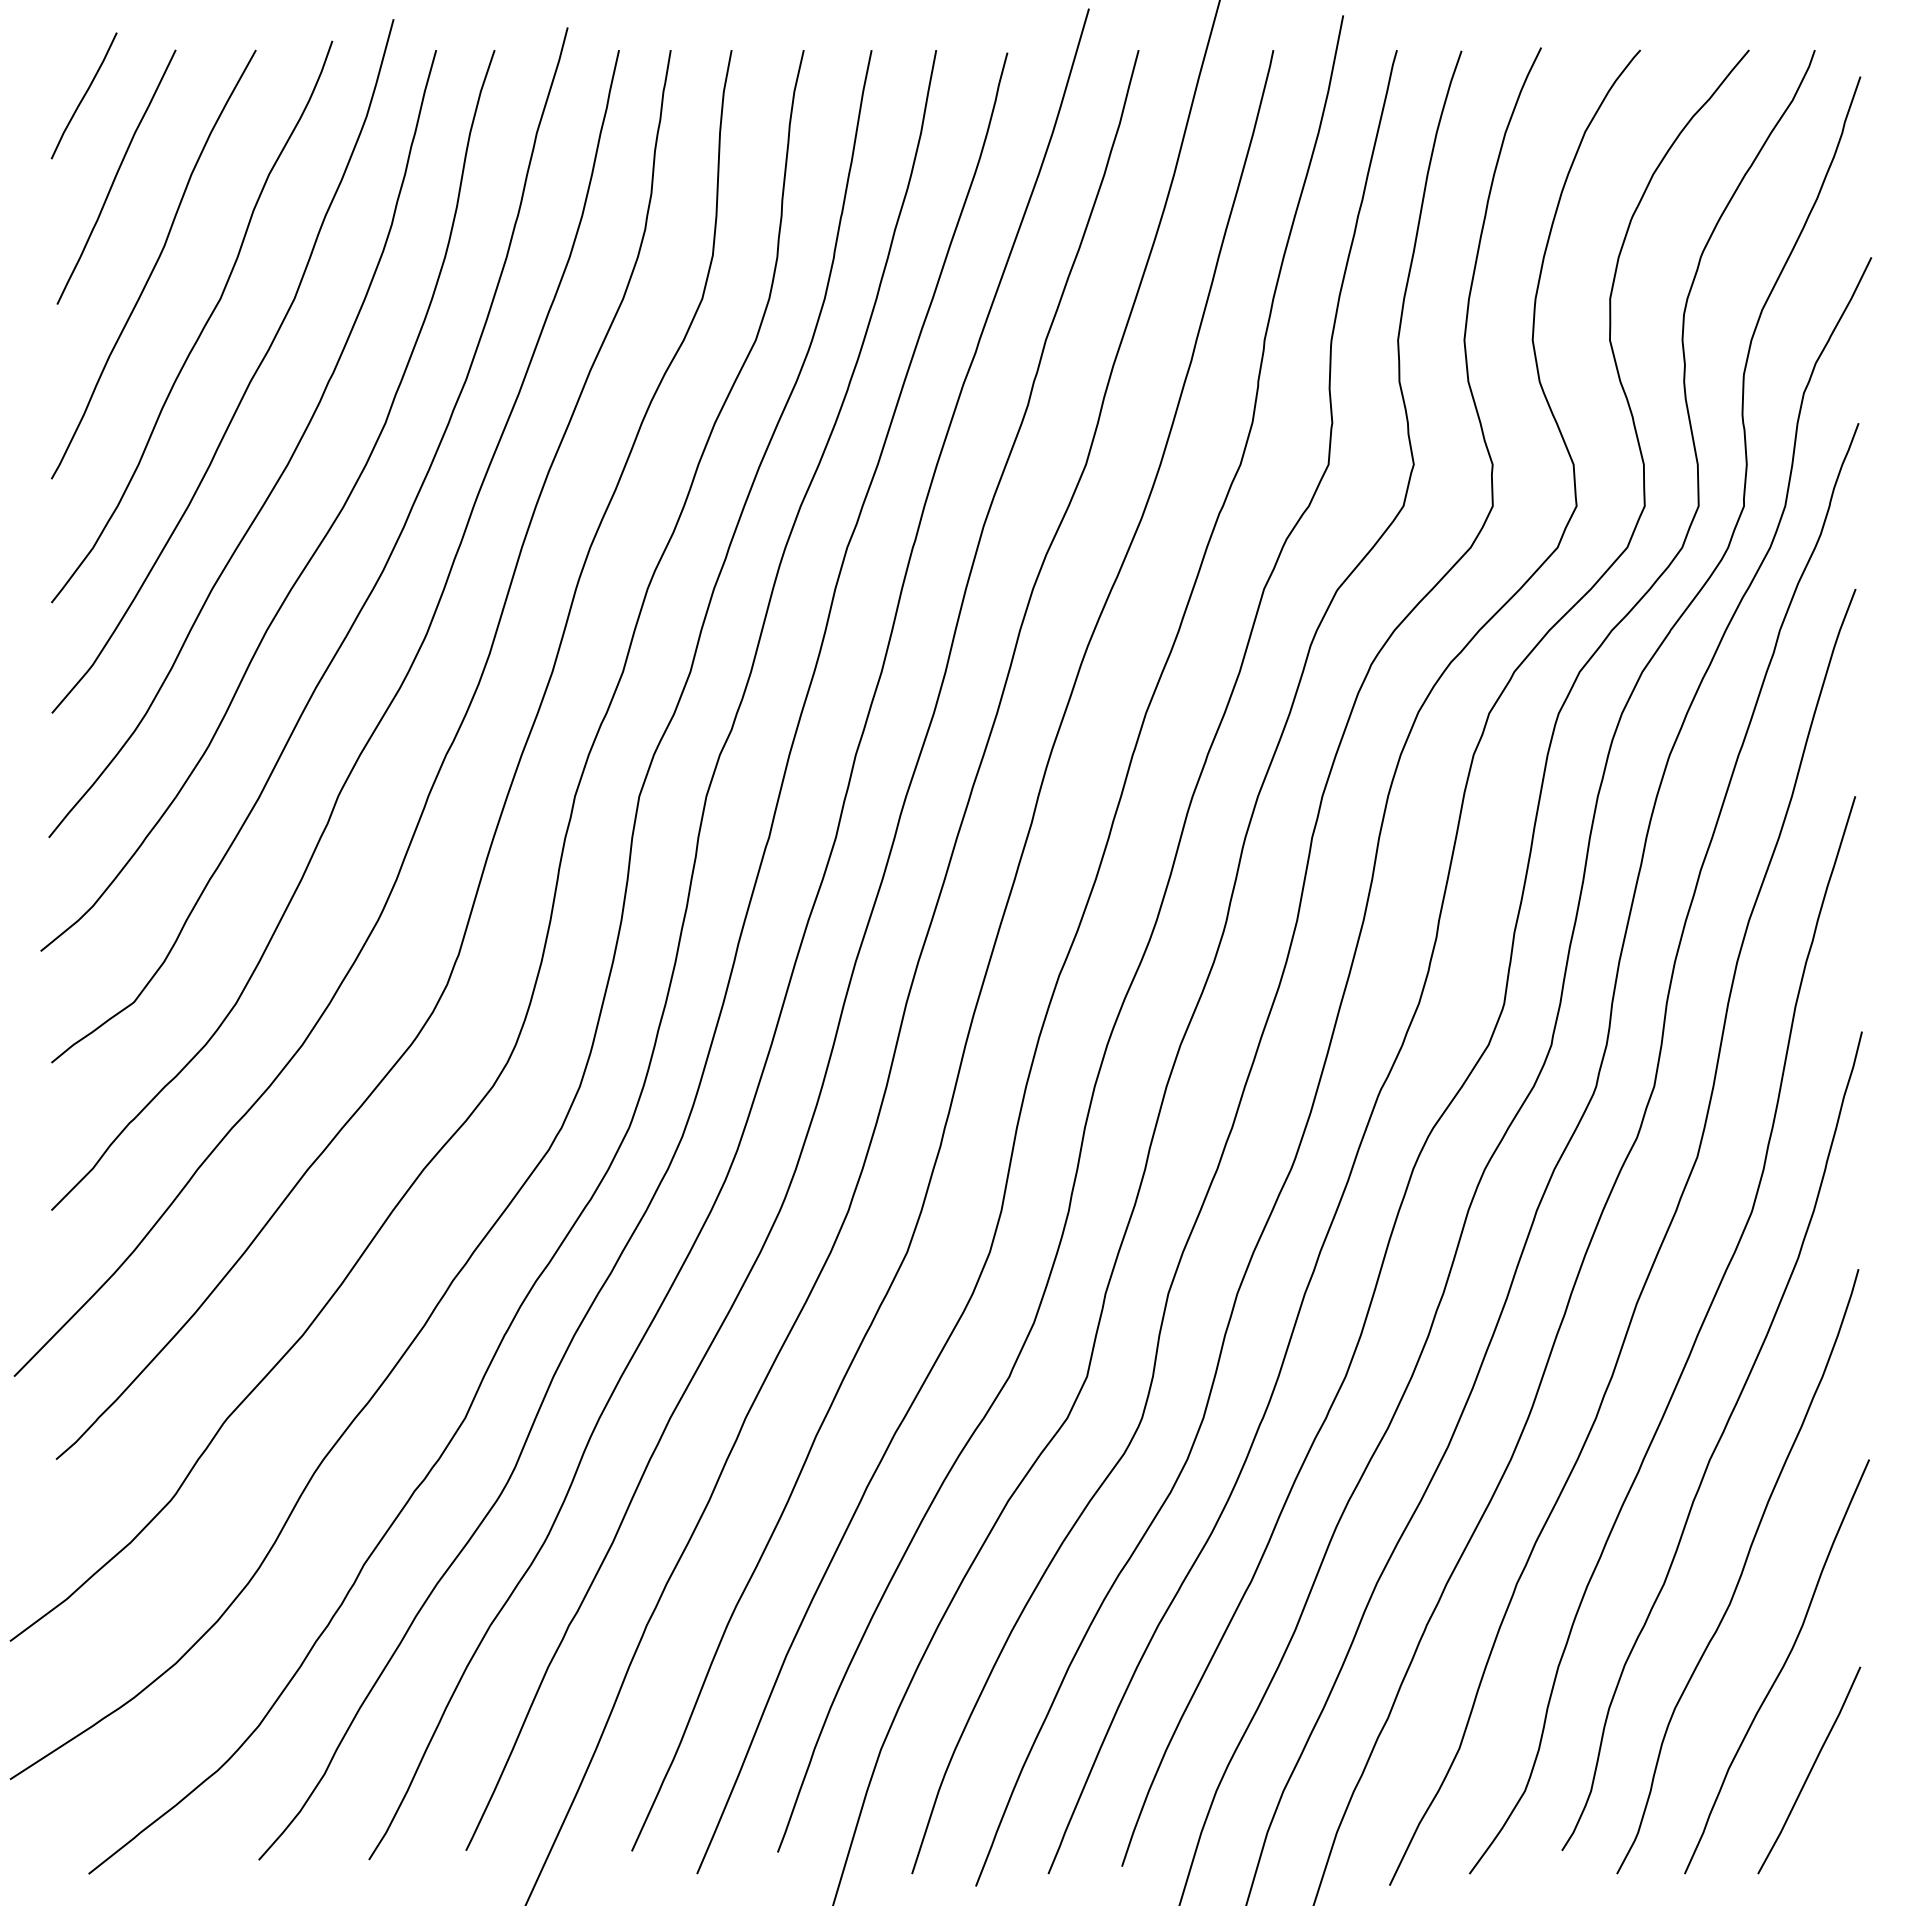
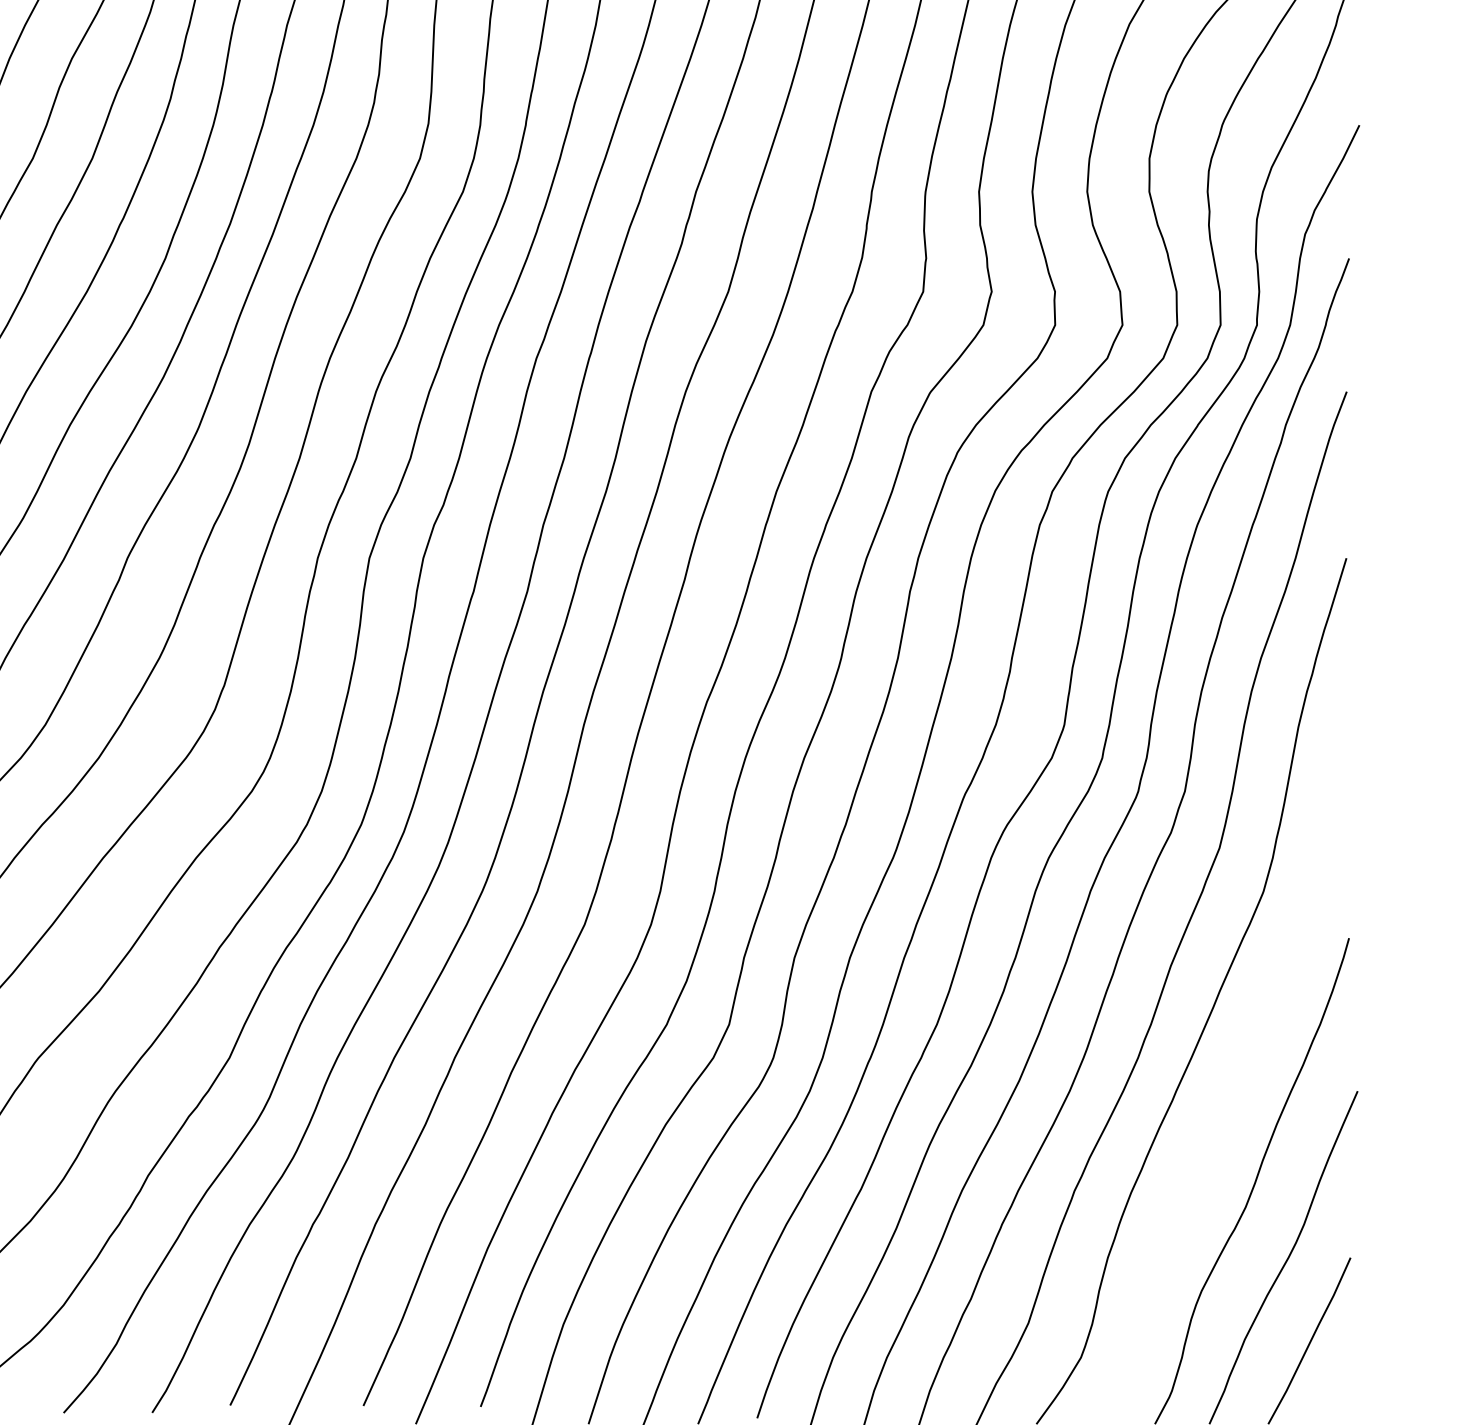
curve: (1716, 1443) -> (1234, 1078), removed

